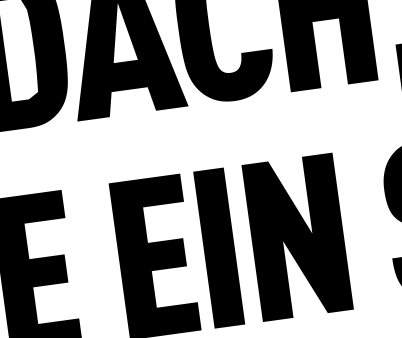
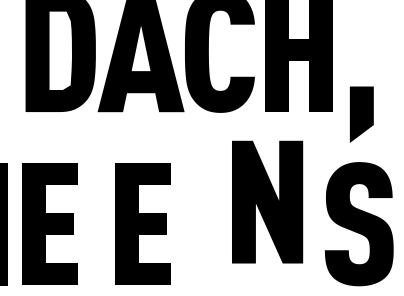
part: (297, 236) -> (267, 201), moved
fill: (219, 247) -> (193, 223), removed

